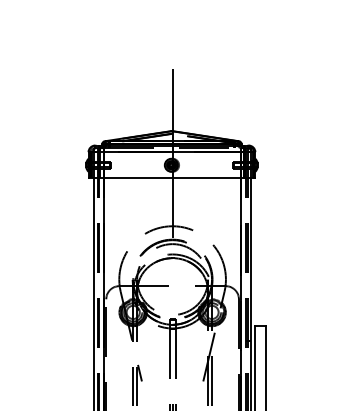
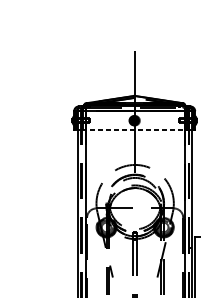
line: (171, 178) -> (134, 130), solid -> dashed

